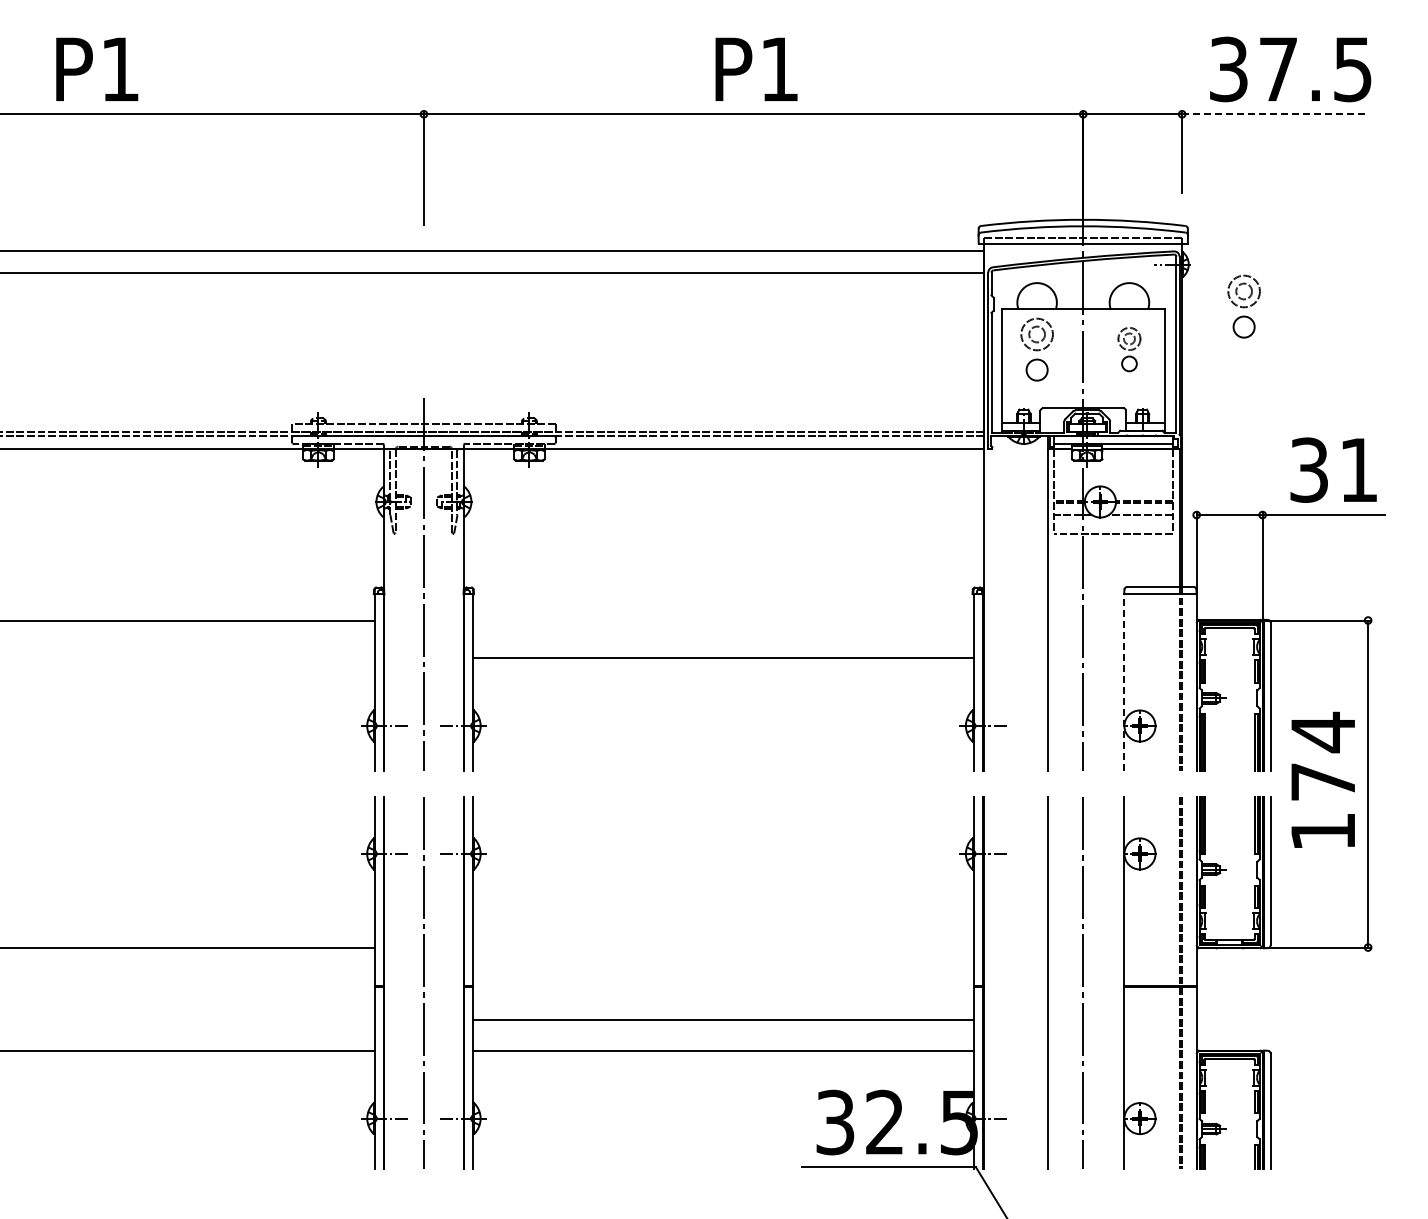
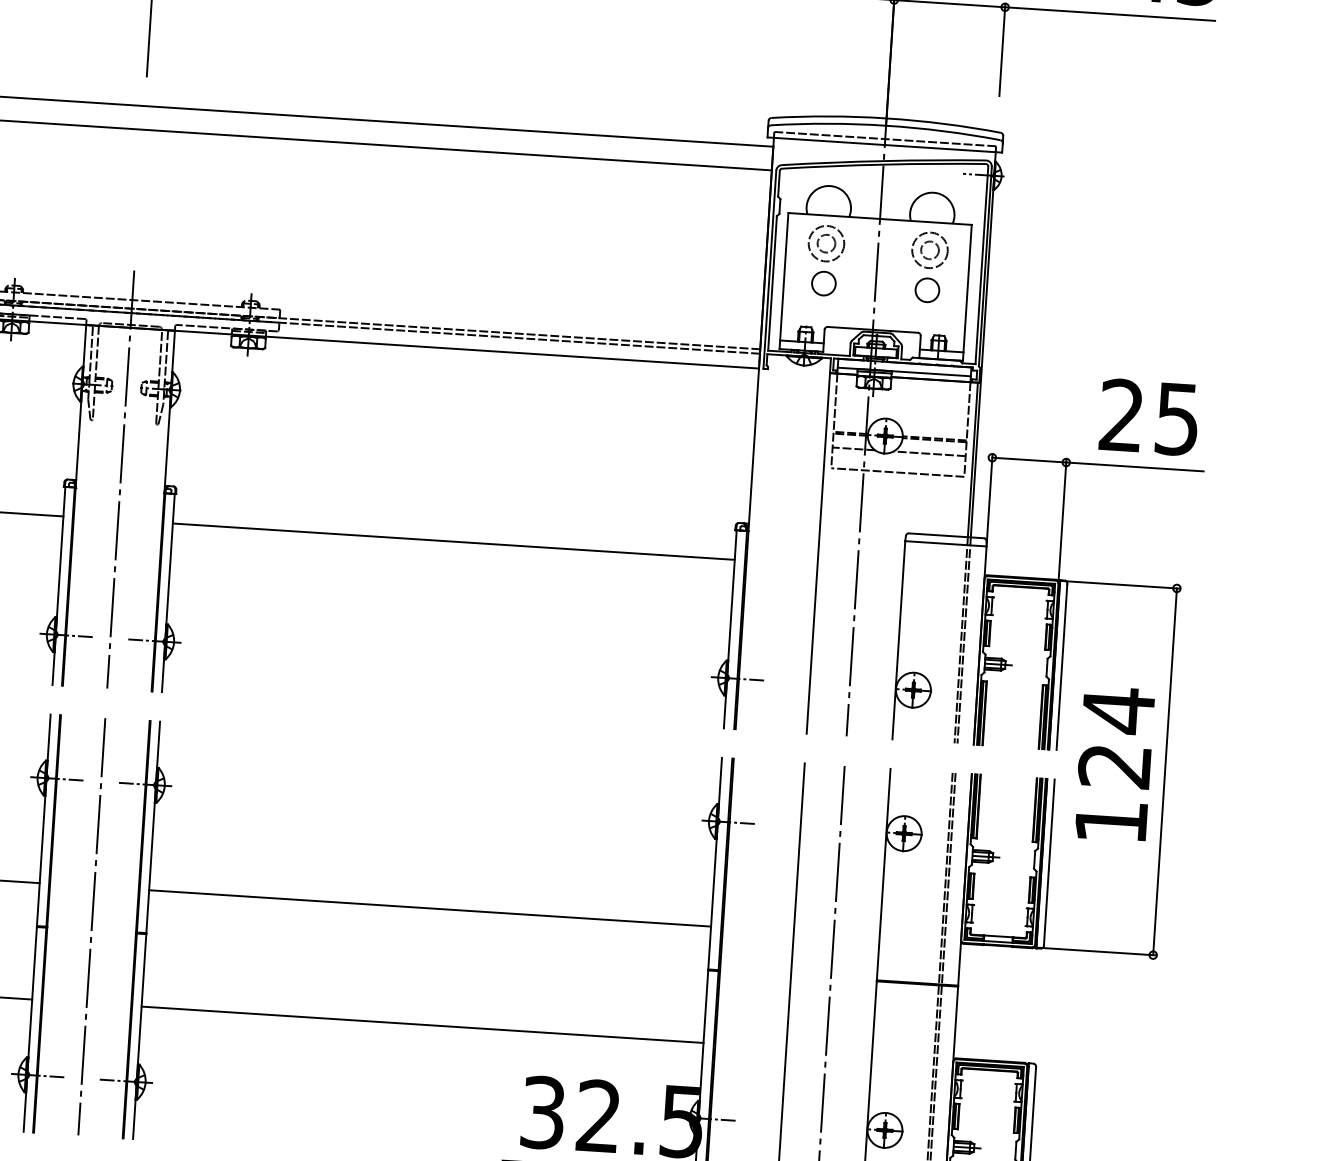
line: (1275, 114) -> (1109, 14), dashed -> solid
part: (1243, 306) -> (1059, 227), removed
part: (1129, 349) -> (928, 267), size x1.43
text: (1333, 469) -> (1149, 416), 31 -> 25
line: (722, 657) -> (452, 541), moved
line: (1124, 682) -> (899, 640), dashed -> solid
text: (1322, 782) -> (1114, 766), 174 -> 124
line: (722, 1019) -> (429, 908), moved

